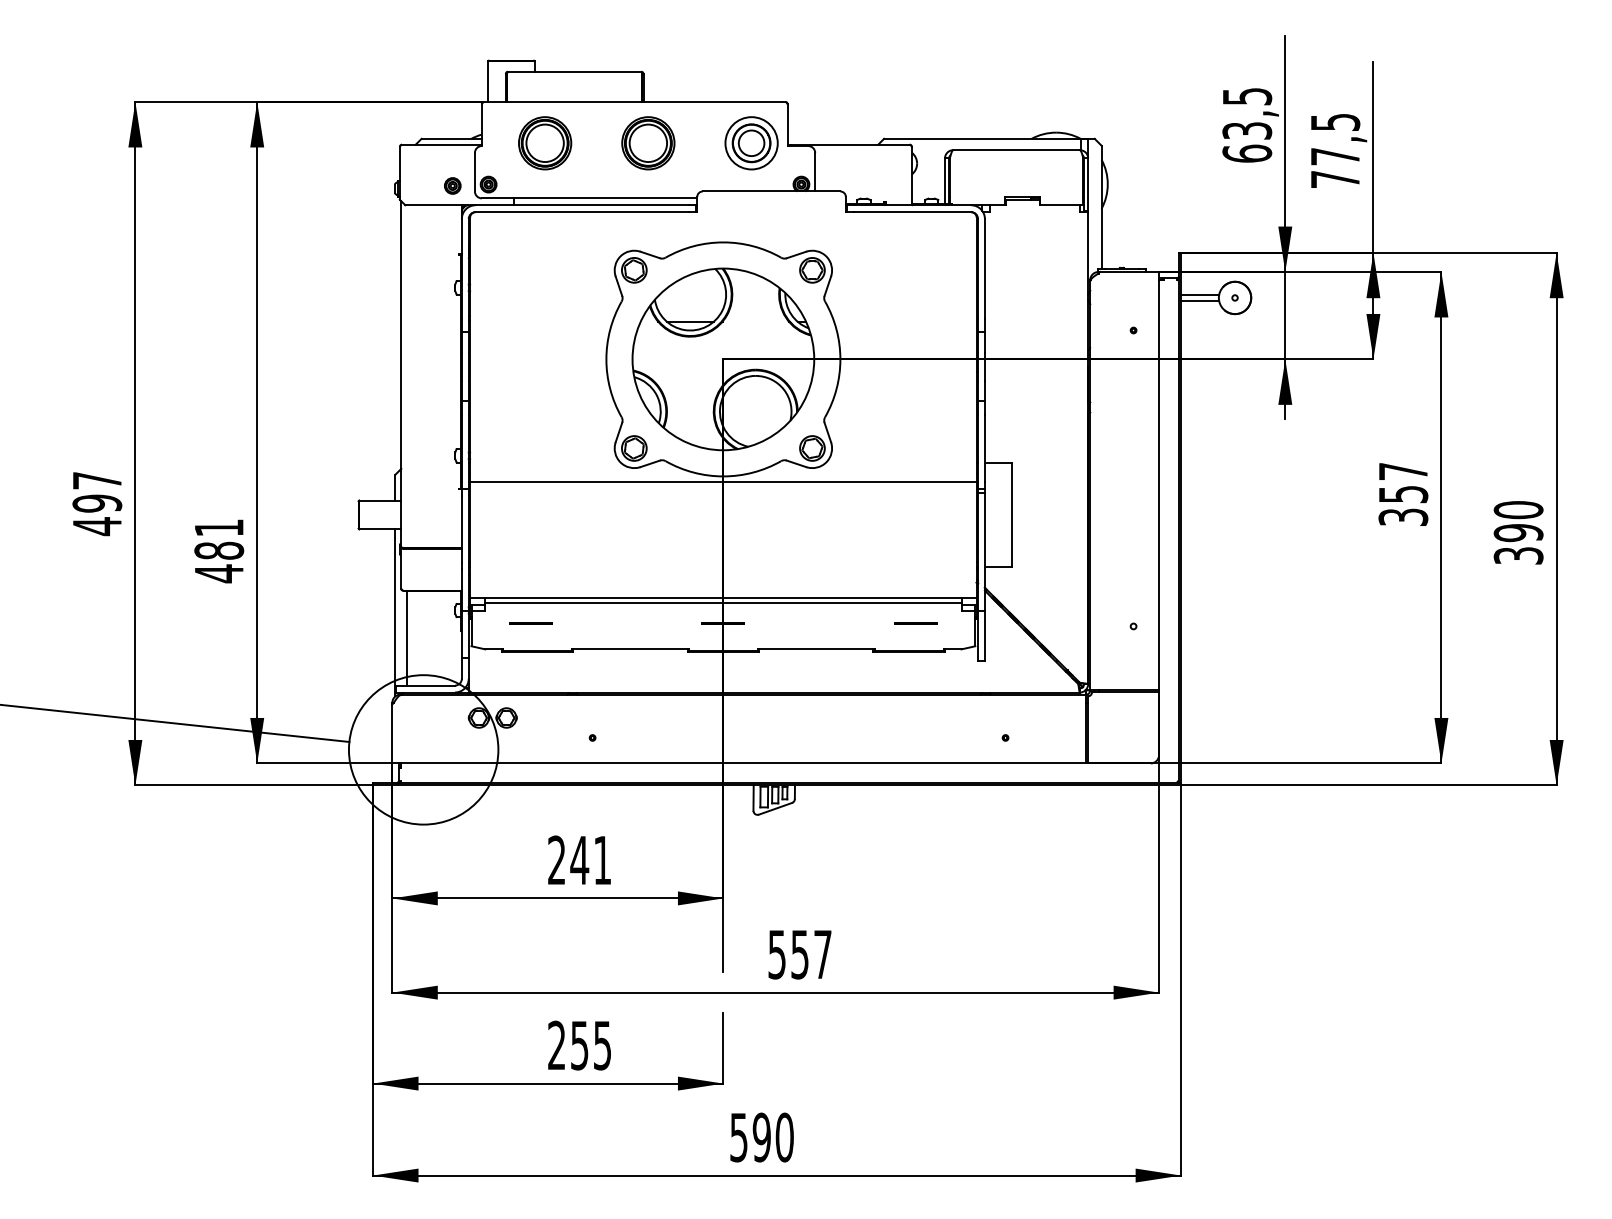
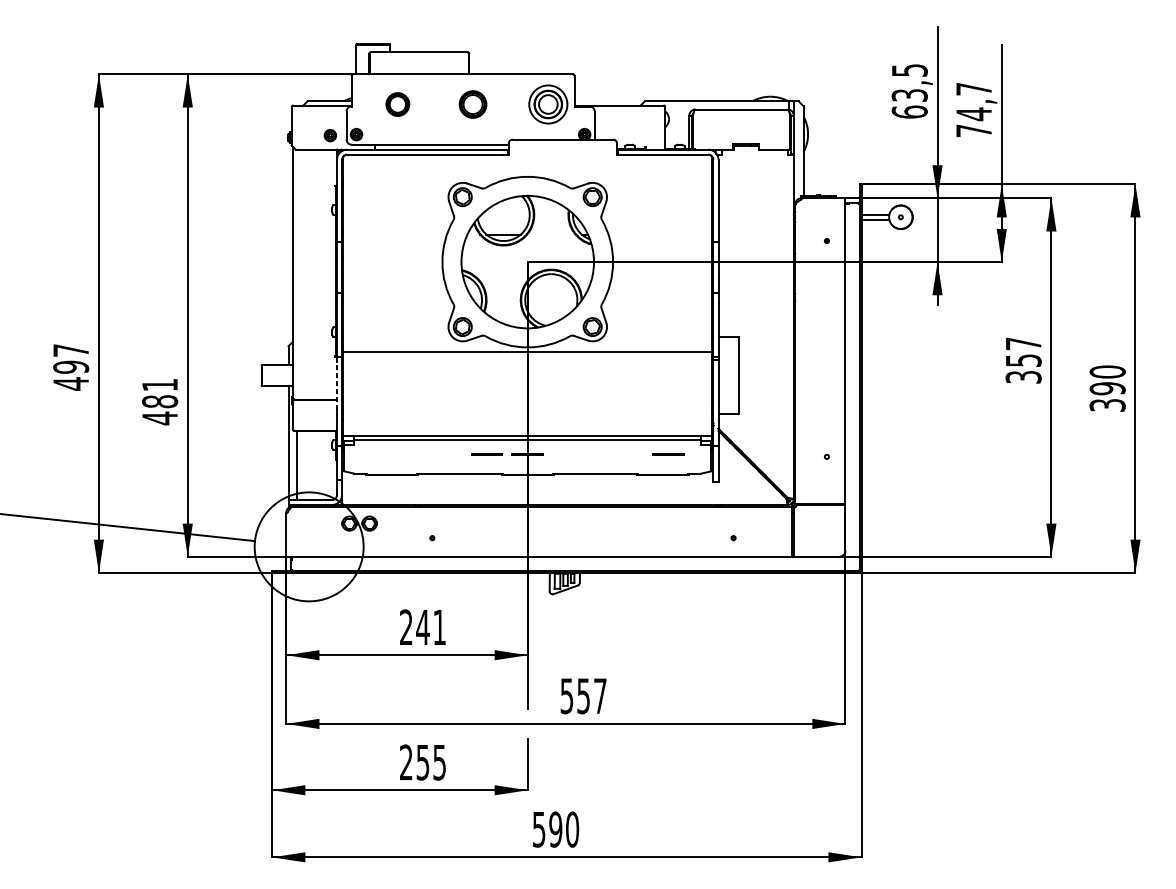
text: (1335, 140) -> (974, 102), 77,5 -> 74,7
part: (545, 143) -> (398, 104), size x0.6
part: (648, 143) -> (473, 104), size x0.7
line: (461, 528) -> (336, 385), solid -> dashed
line: (530, 623) -> (486, 454), moved

